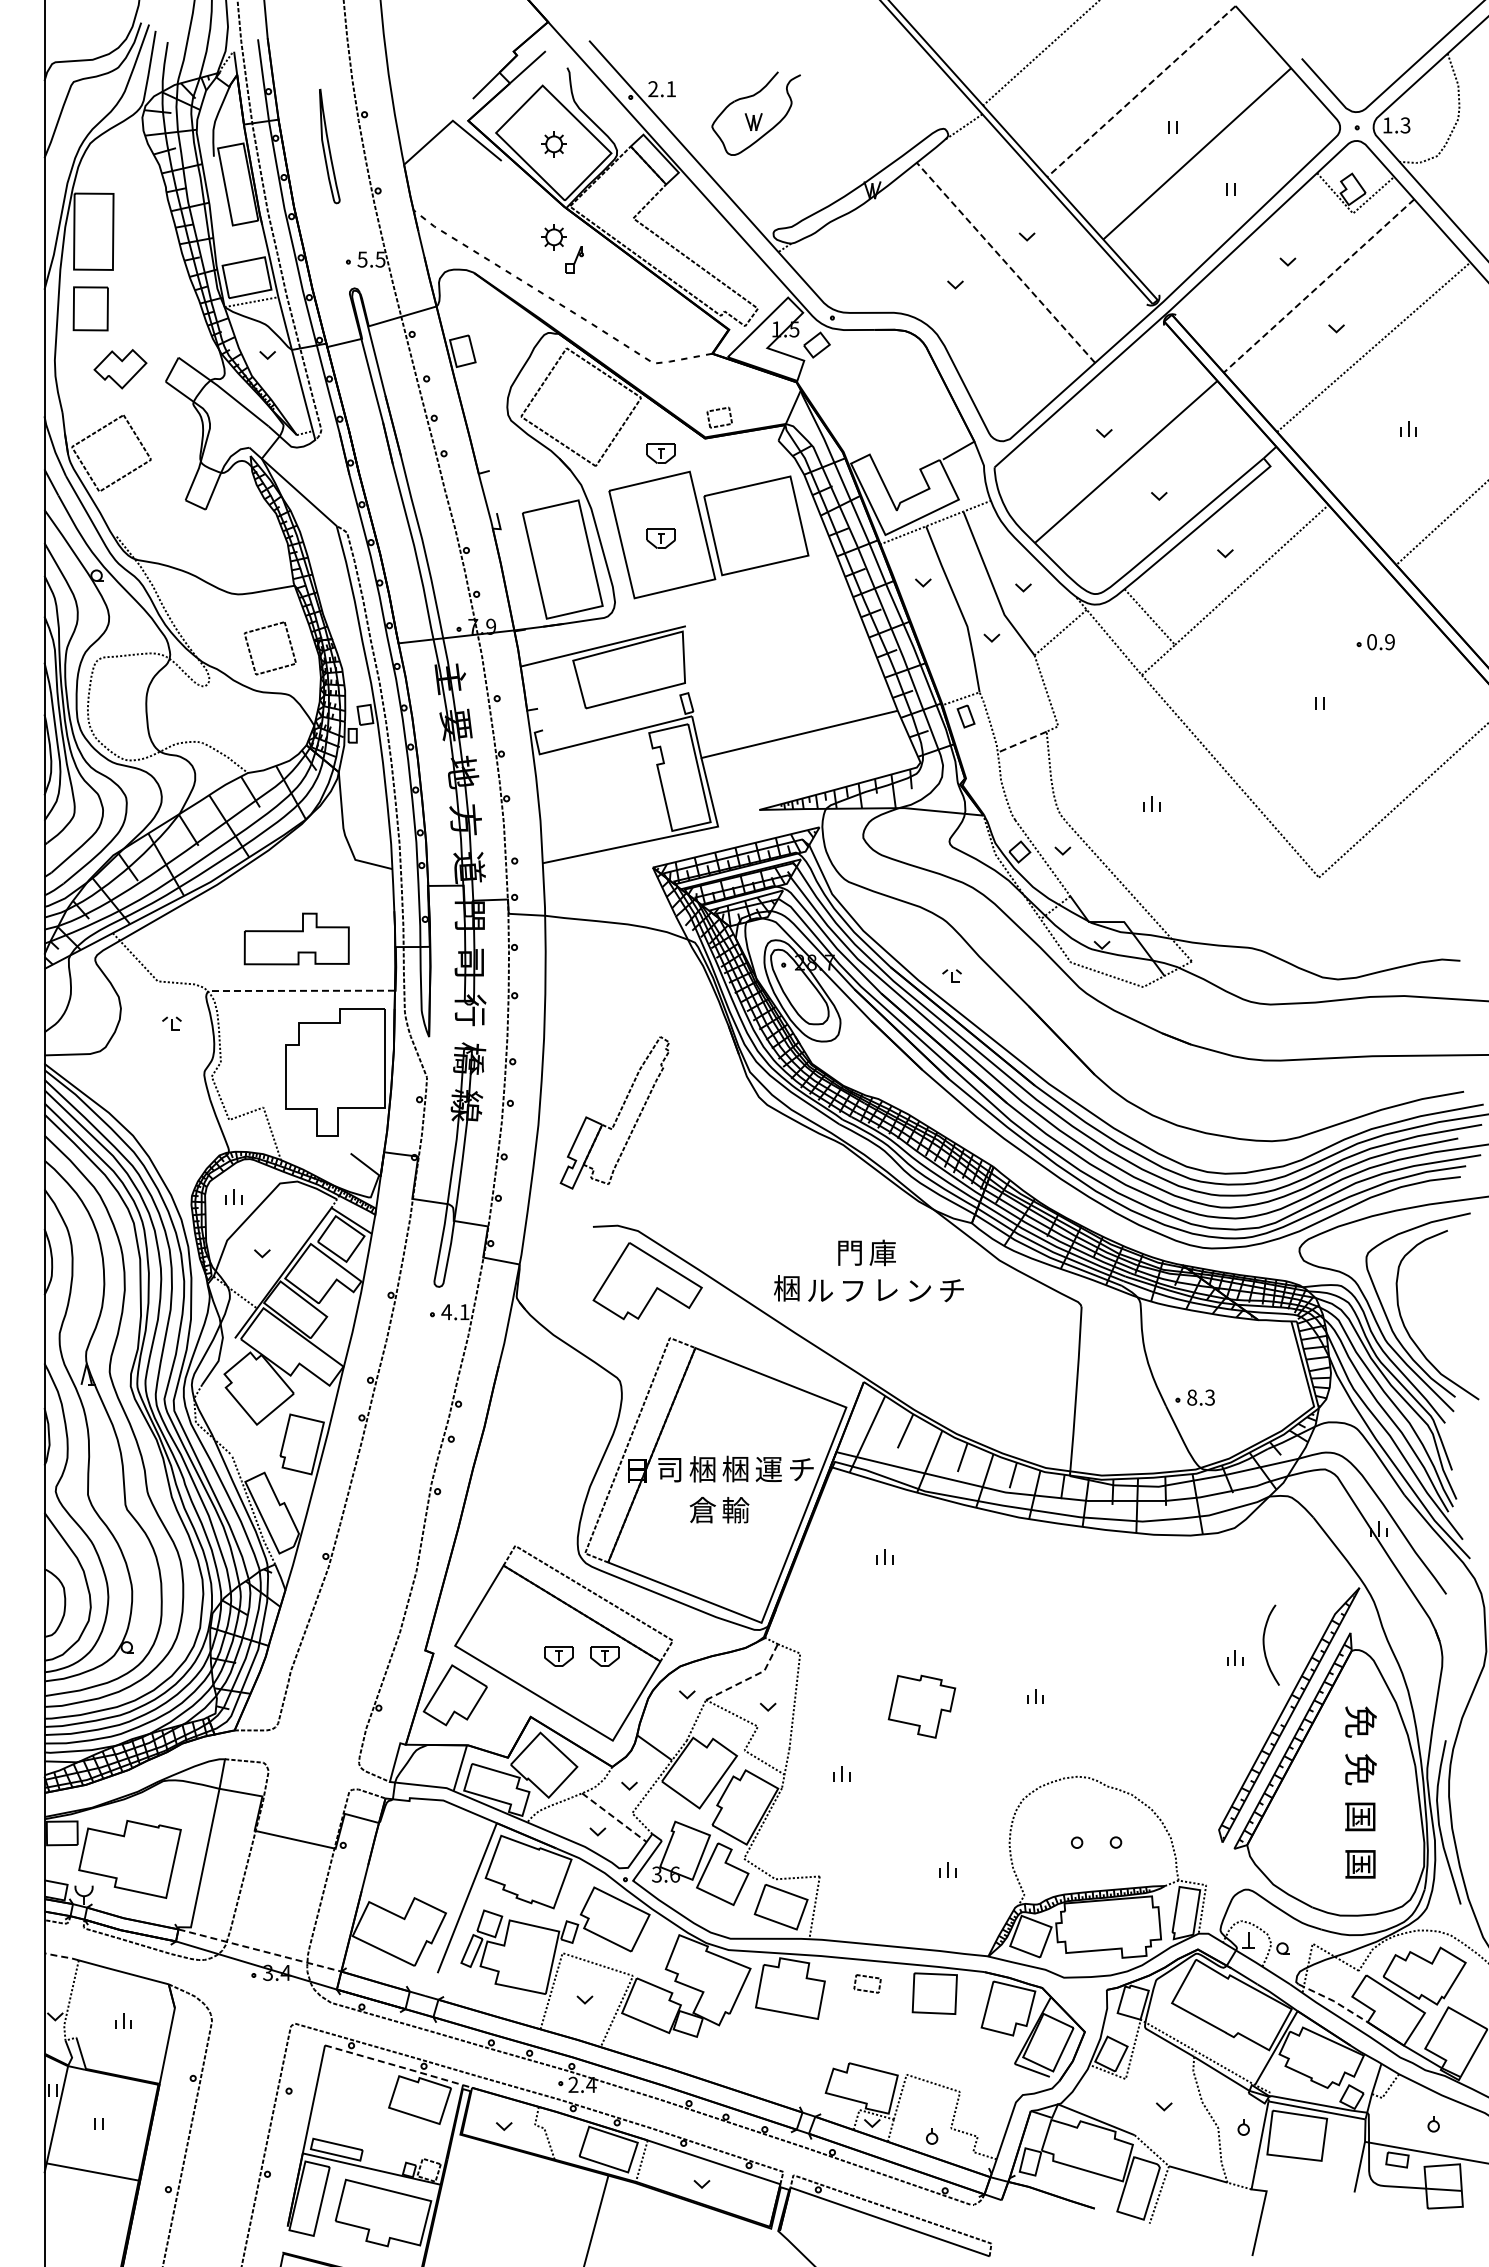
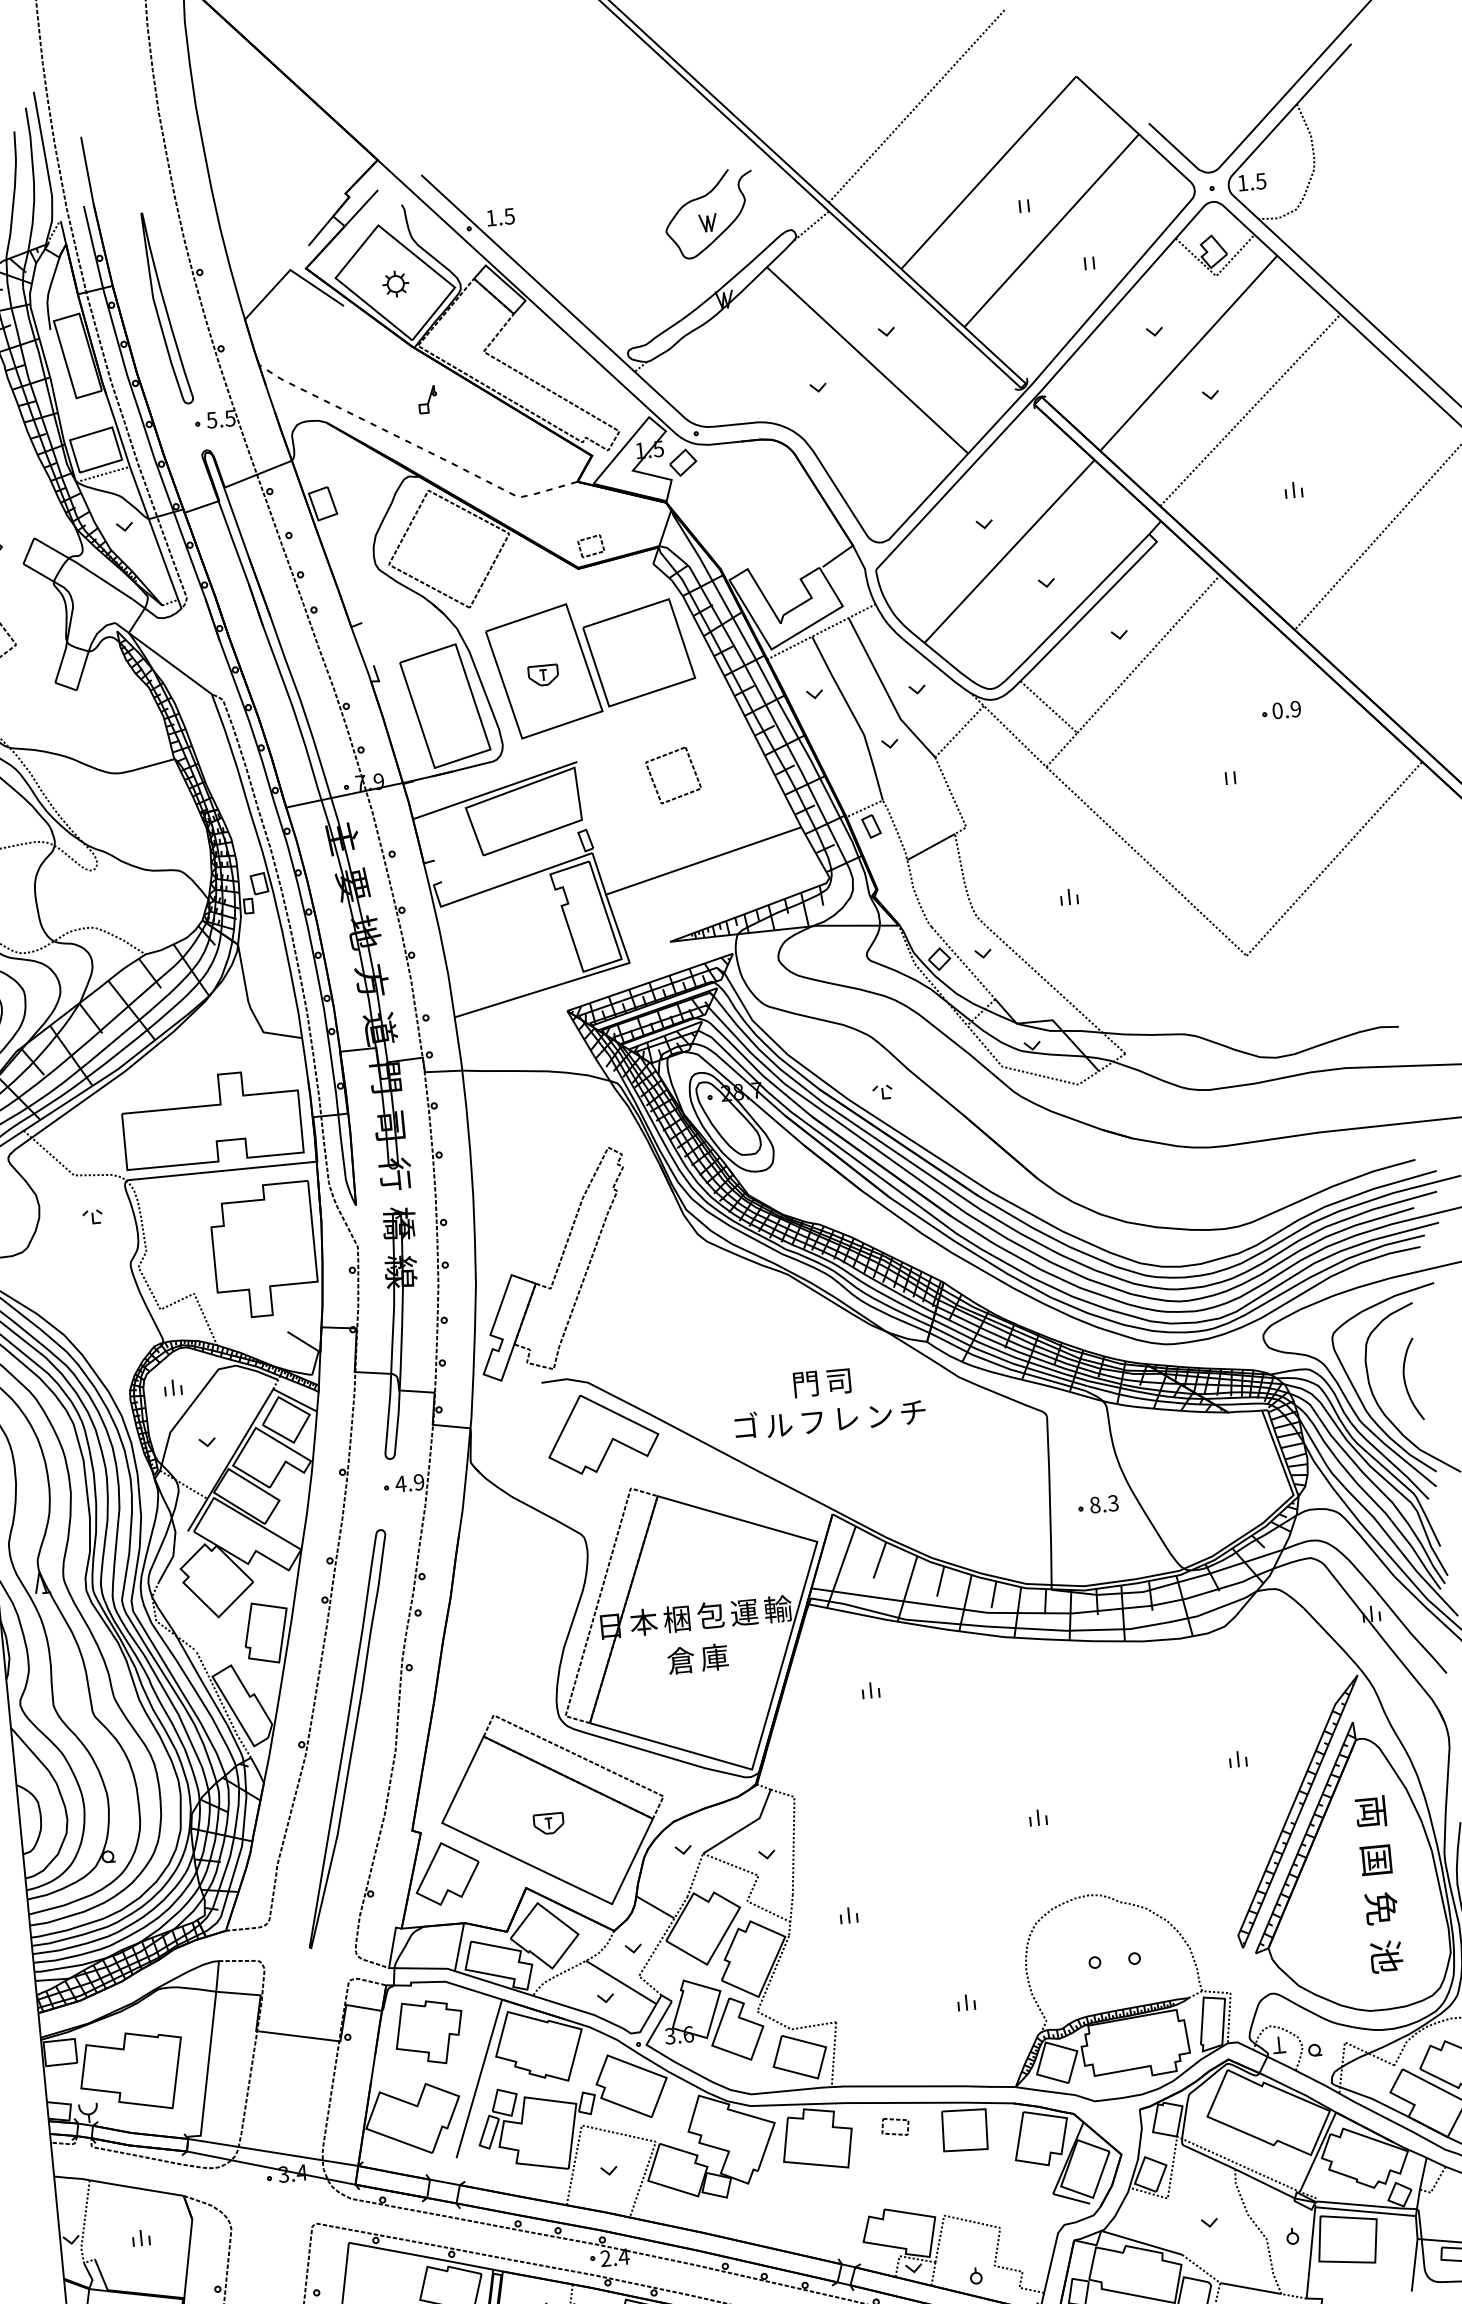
text: (662, 89) -> (500, 217), 2.1 -> 1.5
line: (1141, 91) -> (988, 172), dashed -> solid
part: (755, 113) -> (709, 213), moved
text: (1405, 125) -> (1261, 181), 1.3 -> 1.5
part: (329, 146) -> (167, 308), size x1.67
part: (553, 237) -> (404, 379), removed
line: (1005, 262) -> (867, 360), dashed -> solid
line: (1319, 286) -> (1189, 353), dashed -> solid
part: (660, 453) -> (534, 588), removed
part: (251, 654) -> (654, 783), moved
line: (1022, 742) -> (931, 847), dashed -> solid
part: (296, 938) -> (211, 1118), size x1.67
line: (301, 990) -> (221, 1170), dashed -> solid
part: (614, 1112) -> (552, 1264), size x1.43
text: (882, 1252) -> (838, 1380), 庫 -> 司
text: (786, 1287) -> (744, 1425), 梱 -> ゴ
text: (464, 1312) -> (419, 1482), 4.1 -> 4.9
part: (1194, 1397) -> (1097, 1504), moved
text: (735, 1468) -> (710, 1614), 梱 -> 包
text: (669, 1469) -> (643, 1622), 司 -> 本
text: (801, 1469) -> (777, 1609), チ -> 輸
text: (735, 1510) -> (714, 1657), 輸 -> 庫
part: (370, 1555) -> (347, 1739), added
curve: (1264, 1644) -> (1405, 1379), moved
part: (604, 1656) -> (595, 1819), removed
line: (749, 1678) -> (745, 1827), dashed -> solid
part: (921, 1706) -> (428, 2032), moved
text: (1360, 1721) -> (1371, 1811), 免 -> 両
text: (1360, 1769) -> (1376, 1860), 免 -> 国
text: (1360, 1816) -> (1381, 1908), 国 -> 免
line: (614, 1817) -> (621, 1982), dashed -> solid
text: (1361, 1864) -> (1386, 1956), 国 -> 池
line: (260, 1950) -> (273, 2152), dashed -> solid
line: (61, 1956) -> (71, 2178), dashed -> solid
line: (1334, 2001) -> (1372, 2099), dashed -> solid
line: (400, 2066) -> (427, 2256), dashed -> solid

